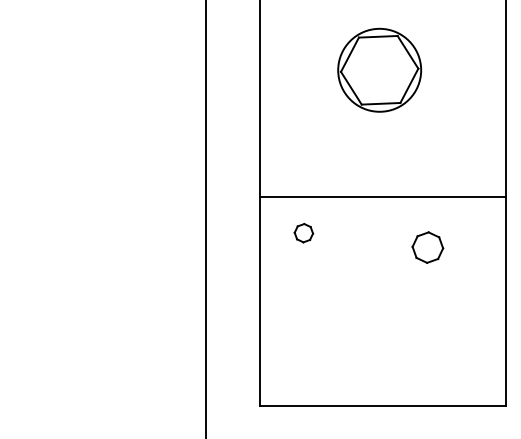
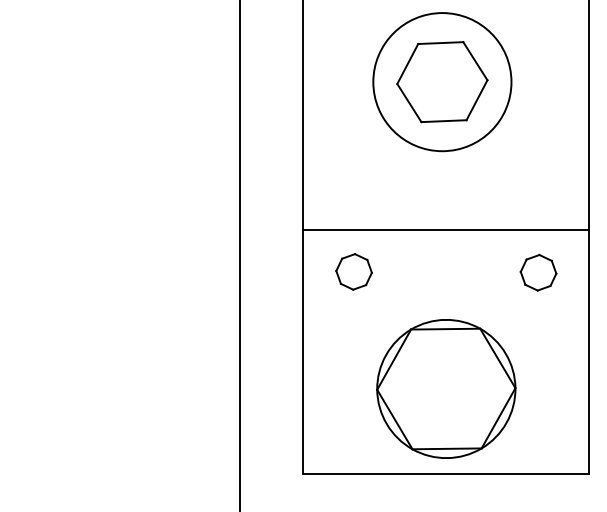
circle: (379, 70) -> (442, 82), size x1.43
part: (303, 232) -> (353, 271), size x1.67
part: (427, 247) -> (538, 272), moved
part: (383, 333) -> (446, 388), added

